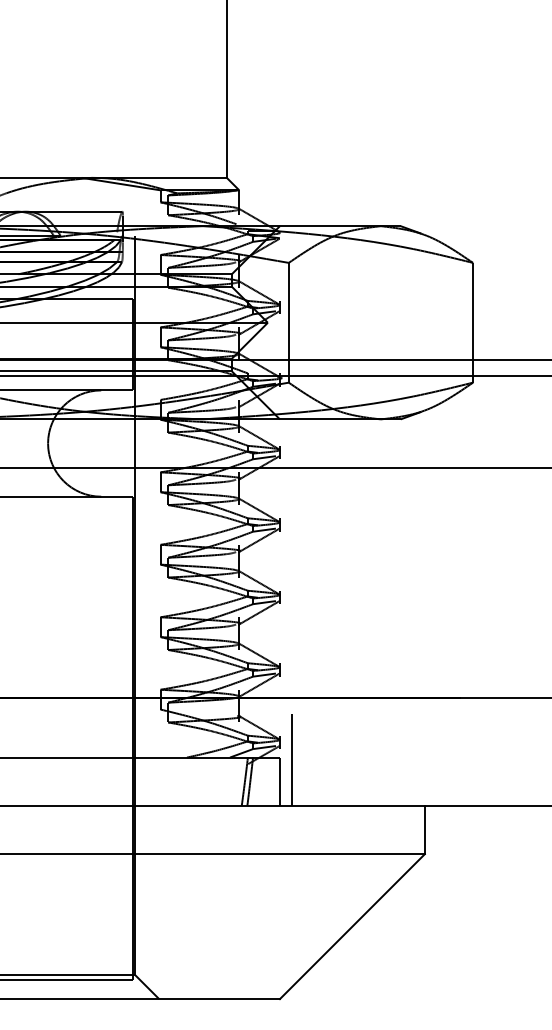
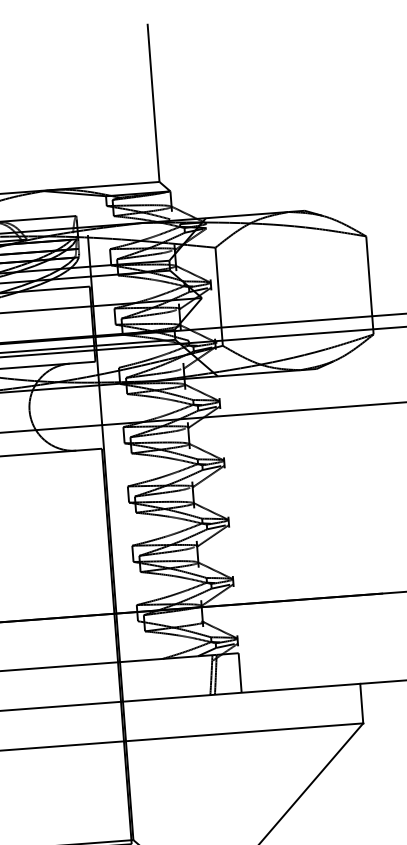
line: (291, 759) -> (248, 654), removed

